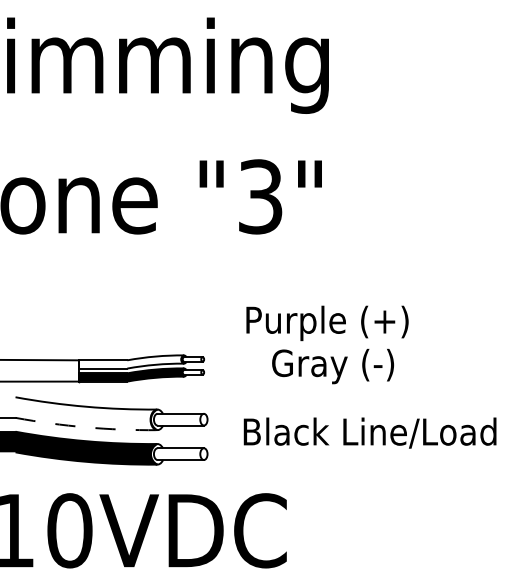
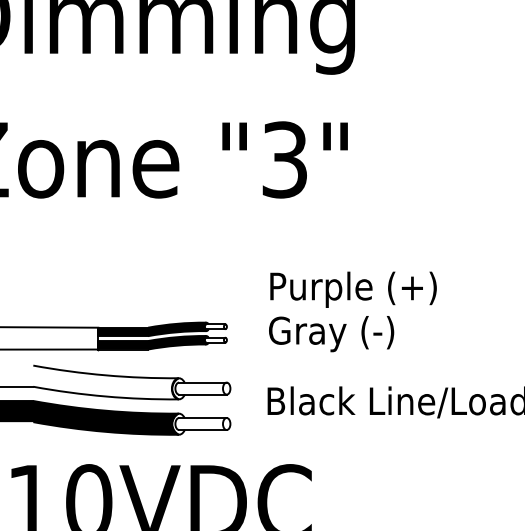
fill: (131, 361) -> (152, 328), added
text: (332, 366) -> (330, 334), moved
arc: (86, 427) -> (106, 396), dashed -> solid

